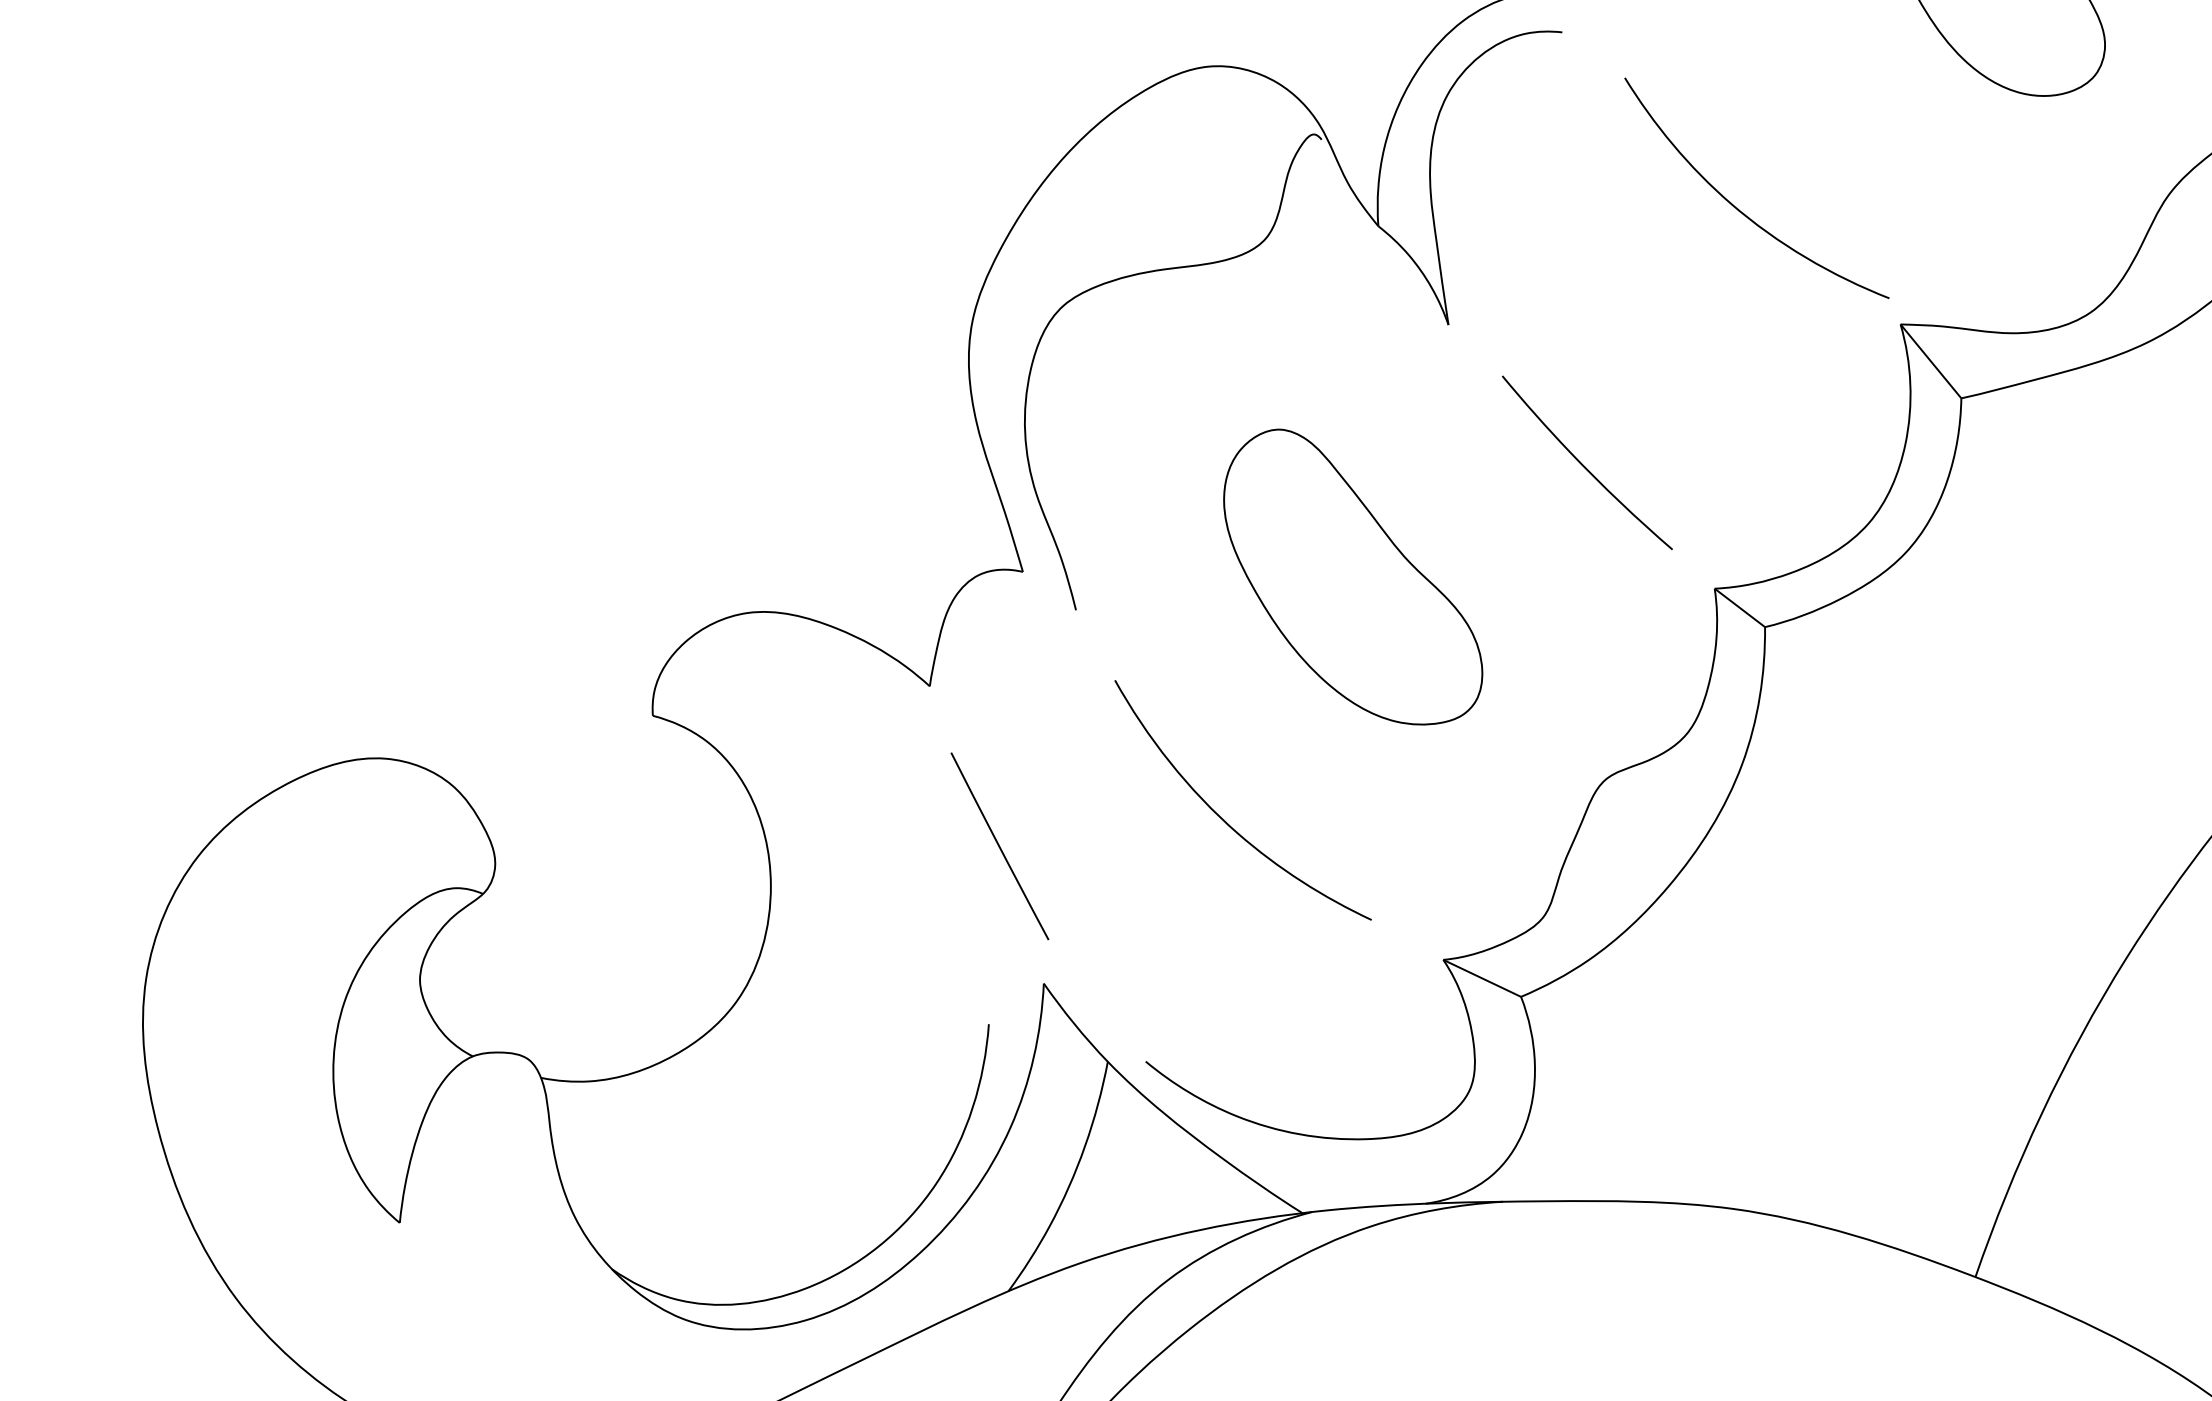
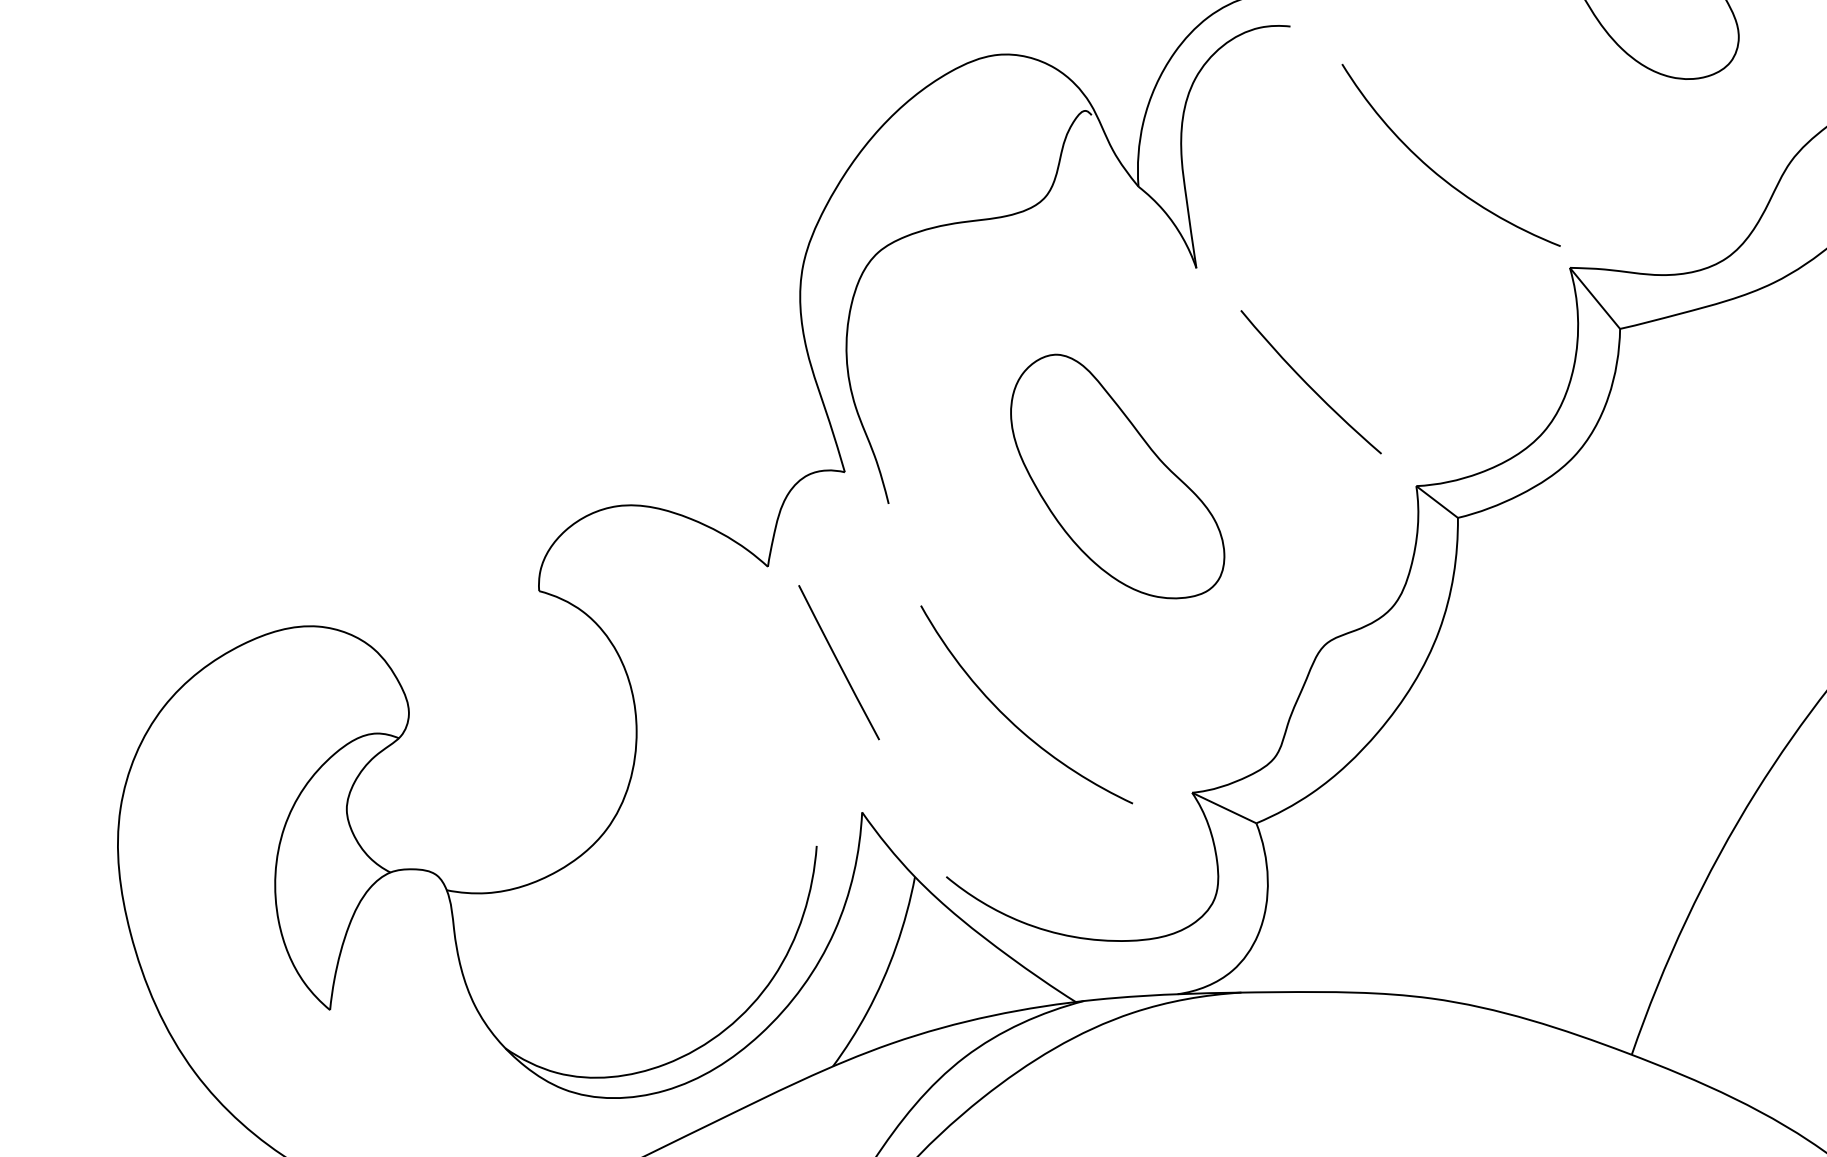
curve: (1224, 819) -> (1011, 720), moved
line: (999, 846) -> (838, 662), moved

